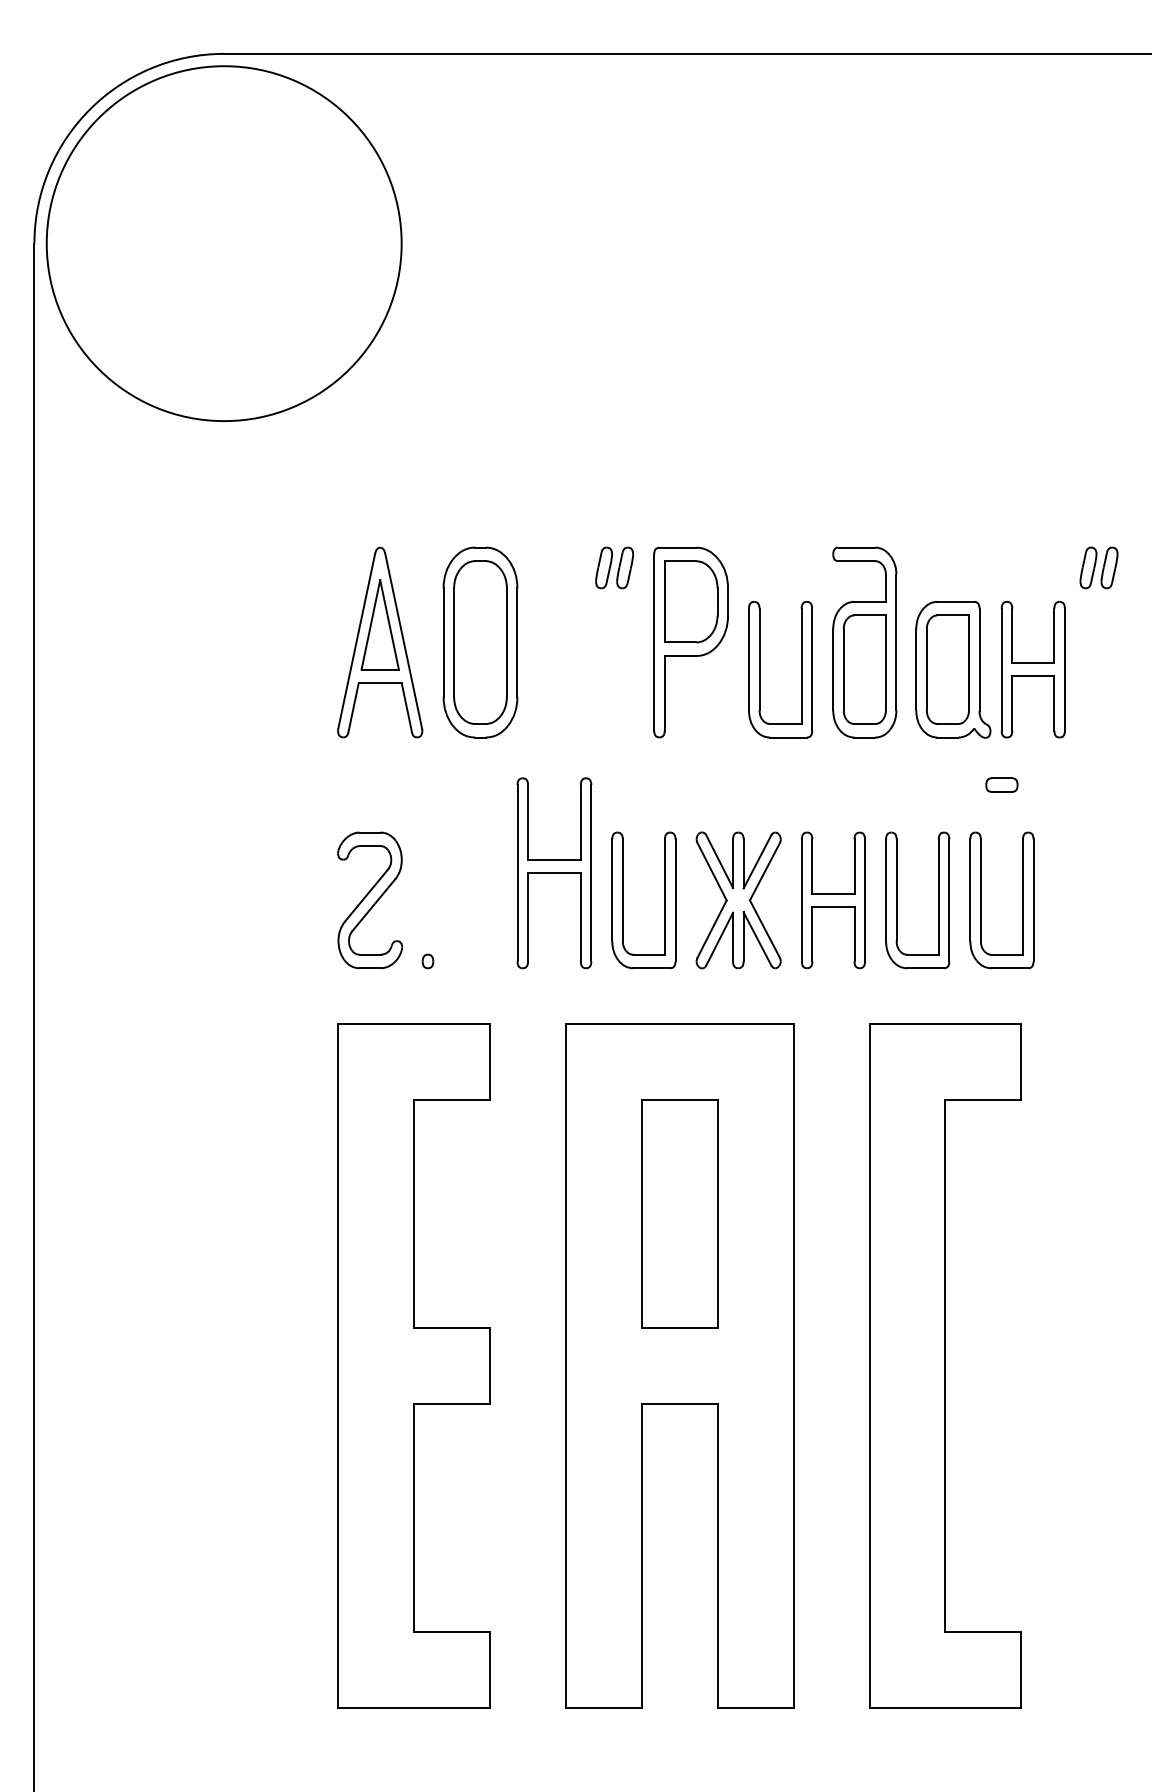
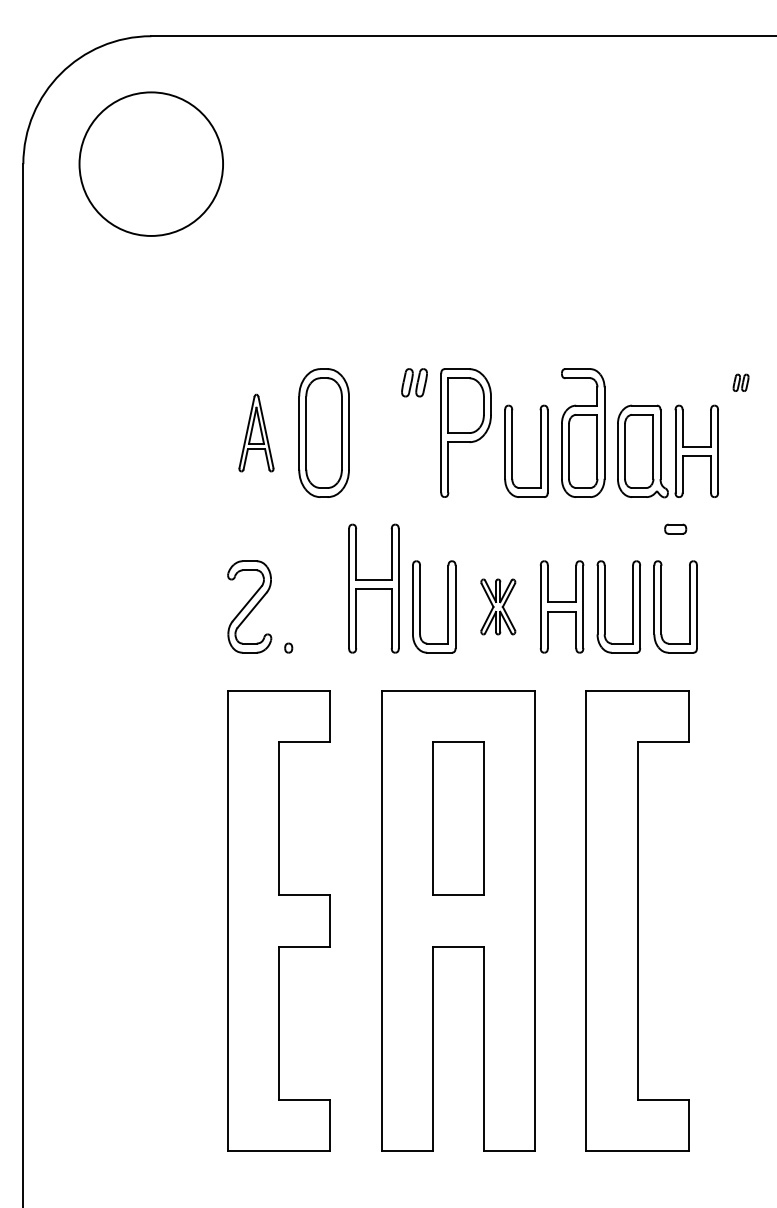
circle: (222, 242) -> (150, 163), size x0.6
part: (1098, 567) -> (740, 382), size x0.6
part: (380, 641) -> (256, 432), size x0.6
part: (739, 899) -> (498, 606), size x0.6

